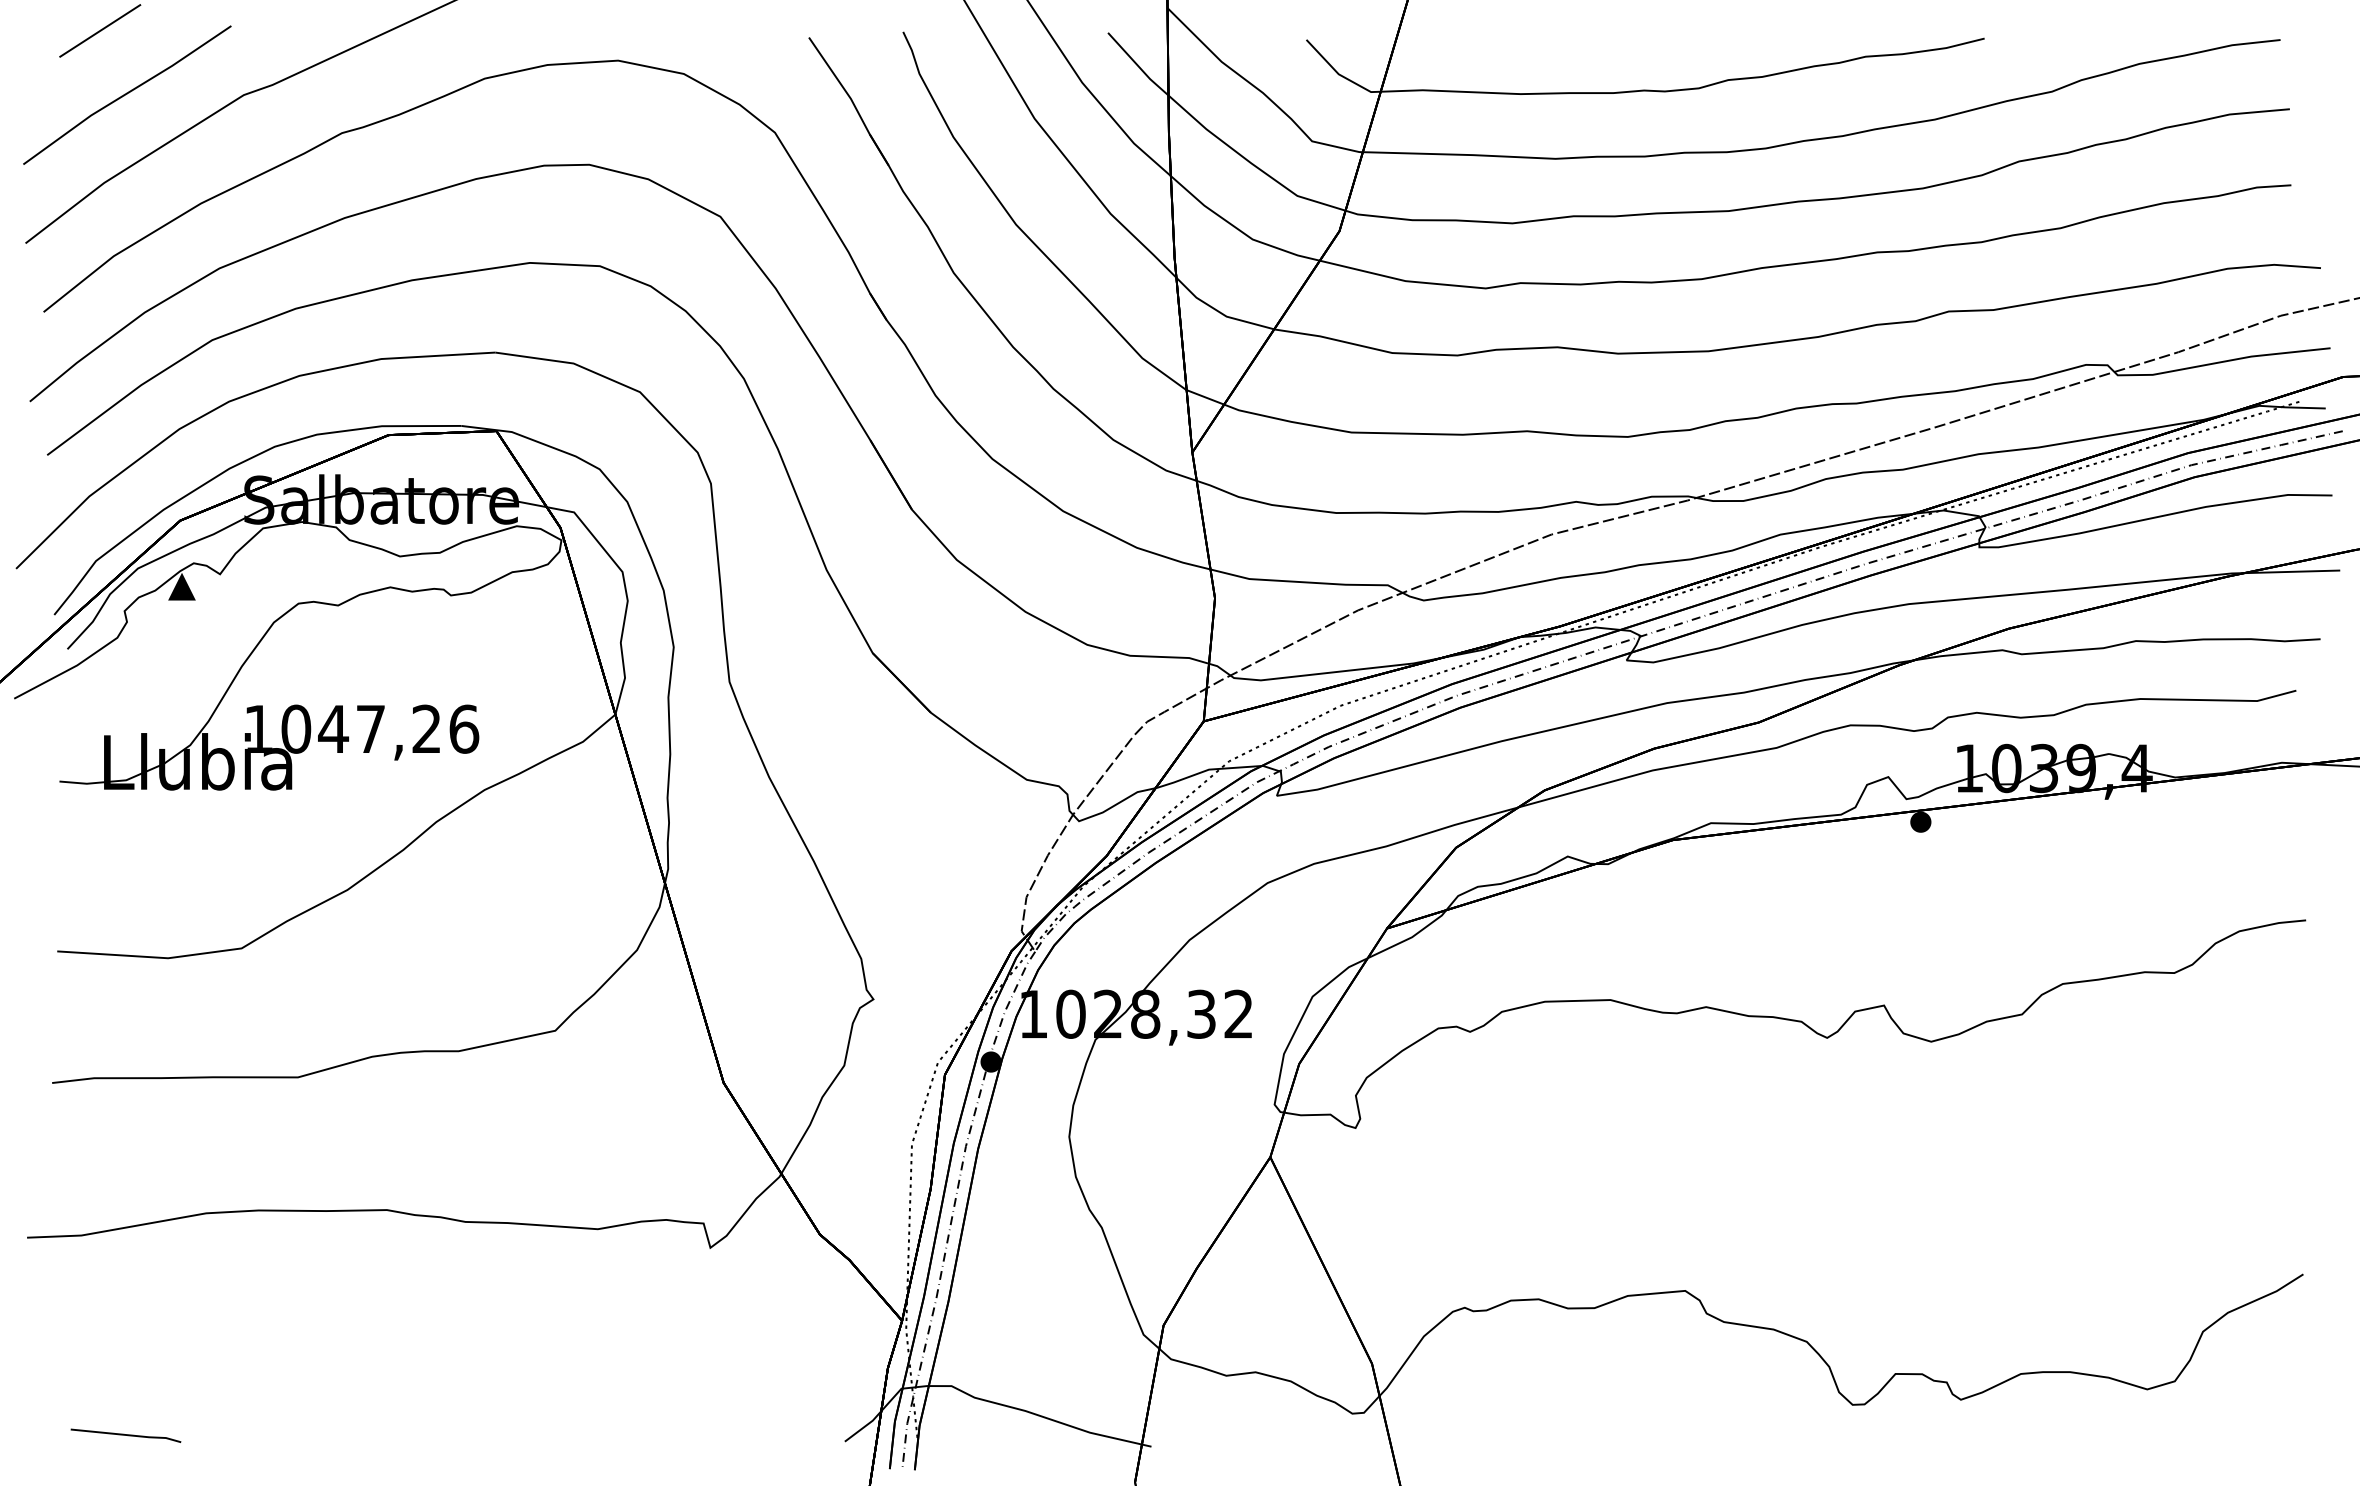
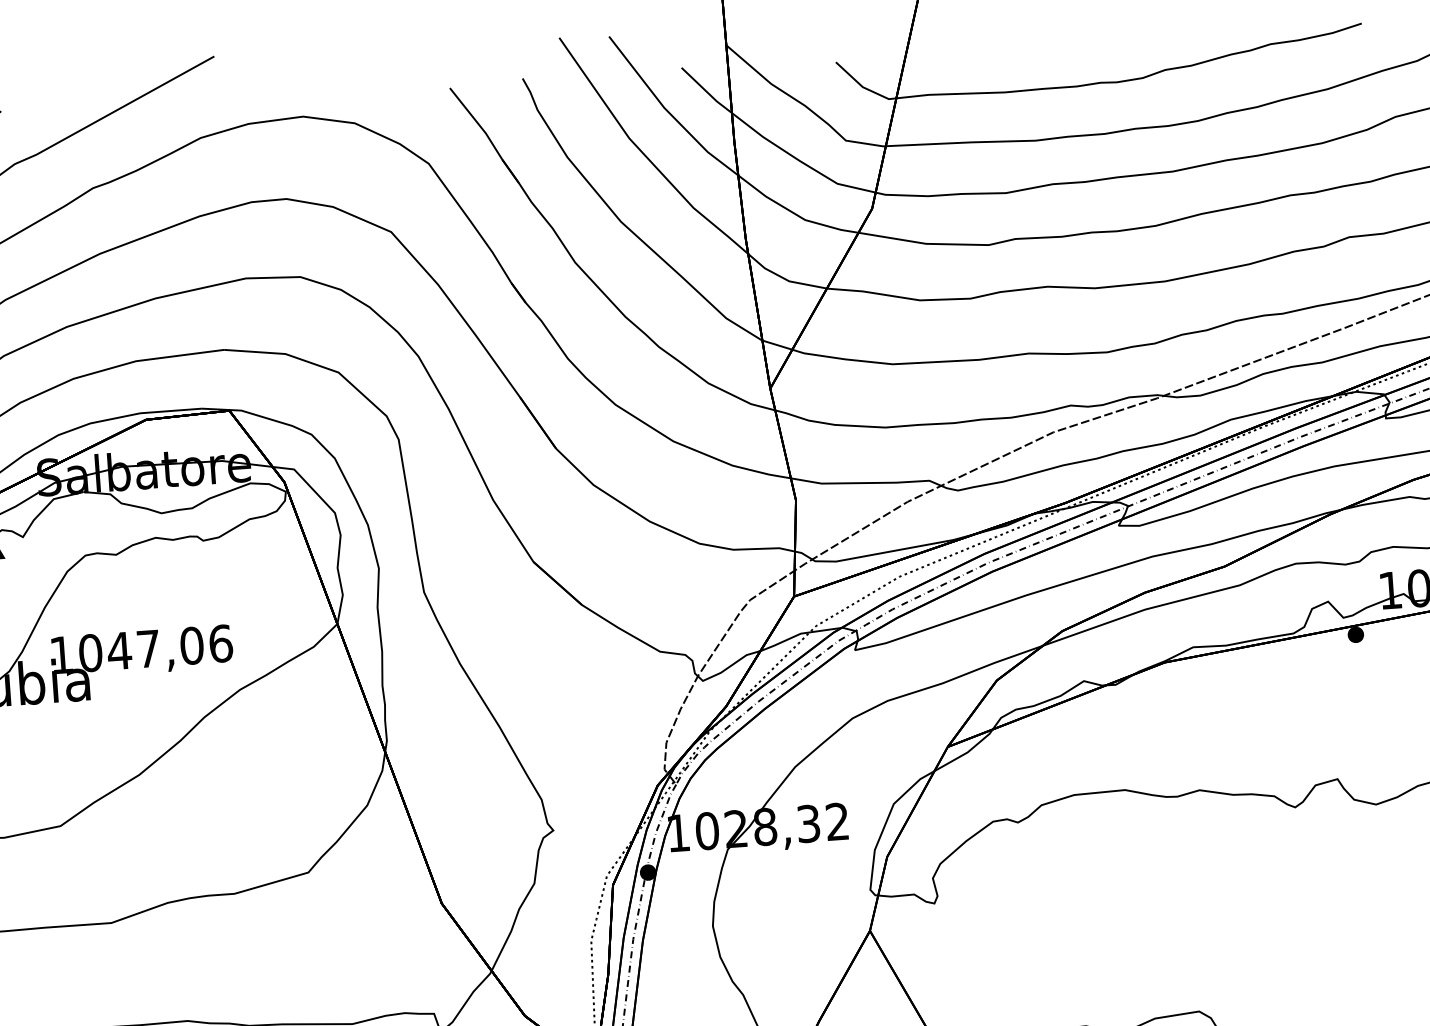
text: (426, 728) -> (191, 645), 1047,26 -> 1047,06

